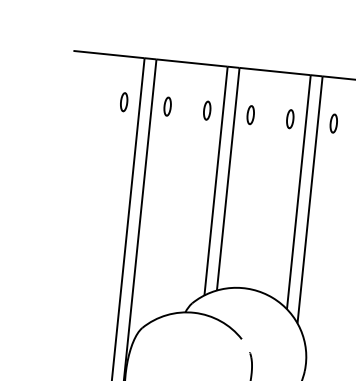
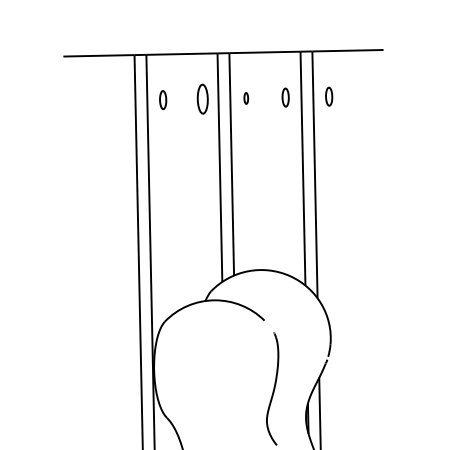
part: (124, 101) -> (119, 100), removed
part: (207, 110) -> (202, 99), size x1.6
part: (251, 115) -> (246, 98), size x0.6

